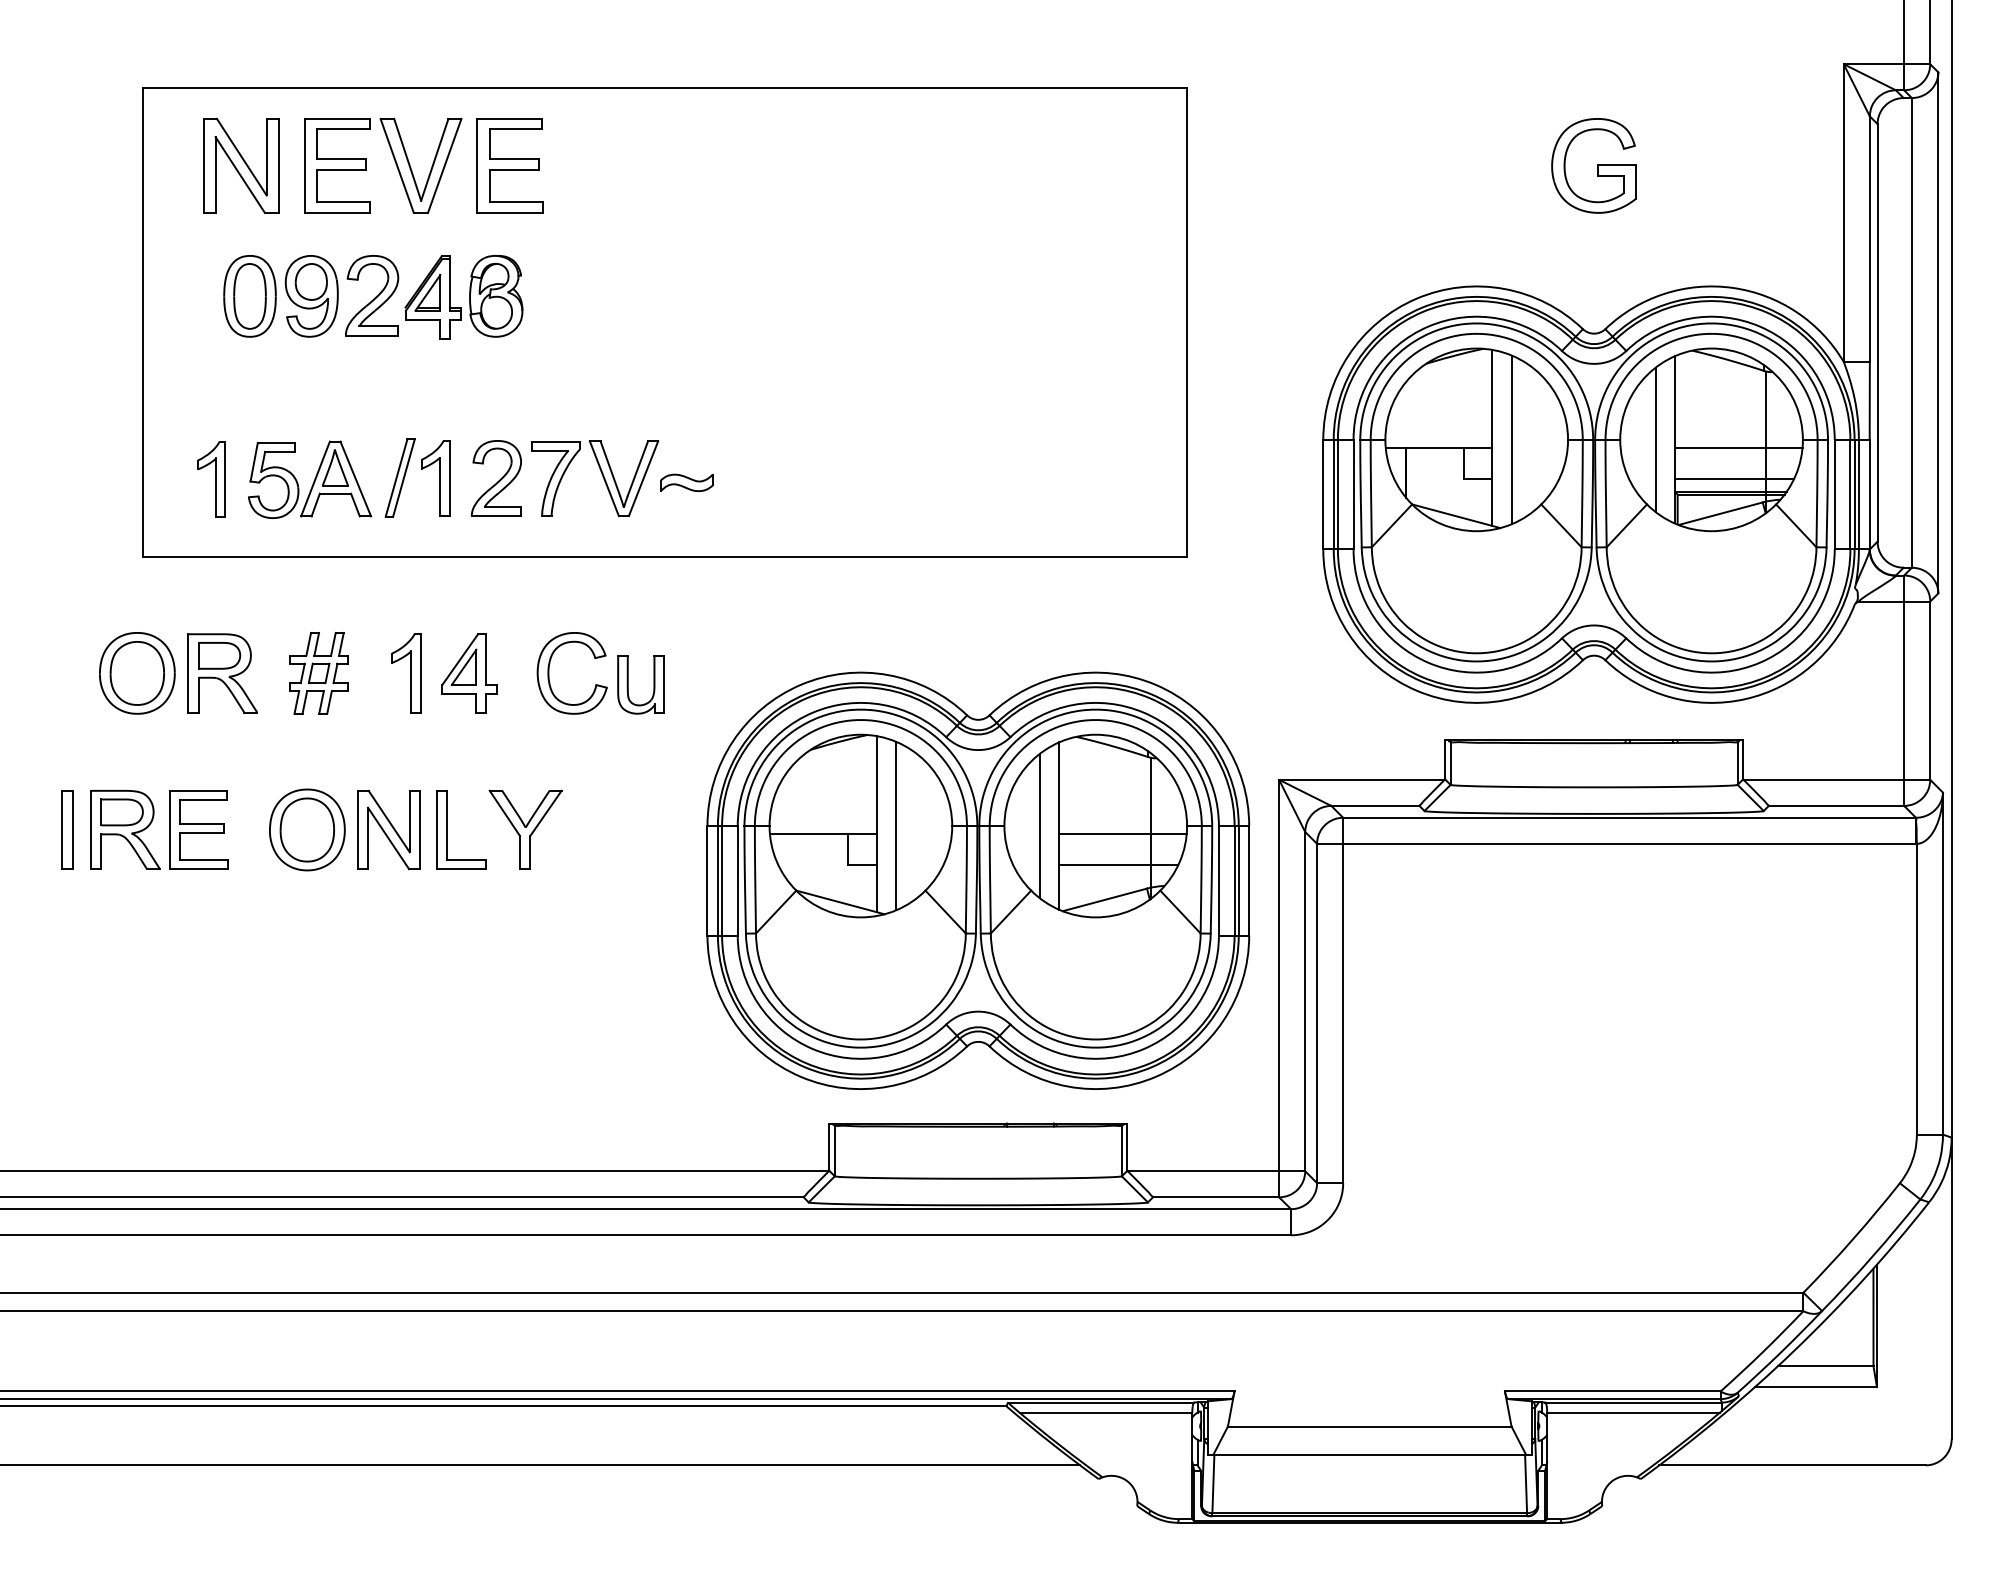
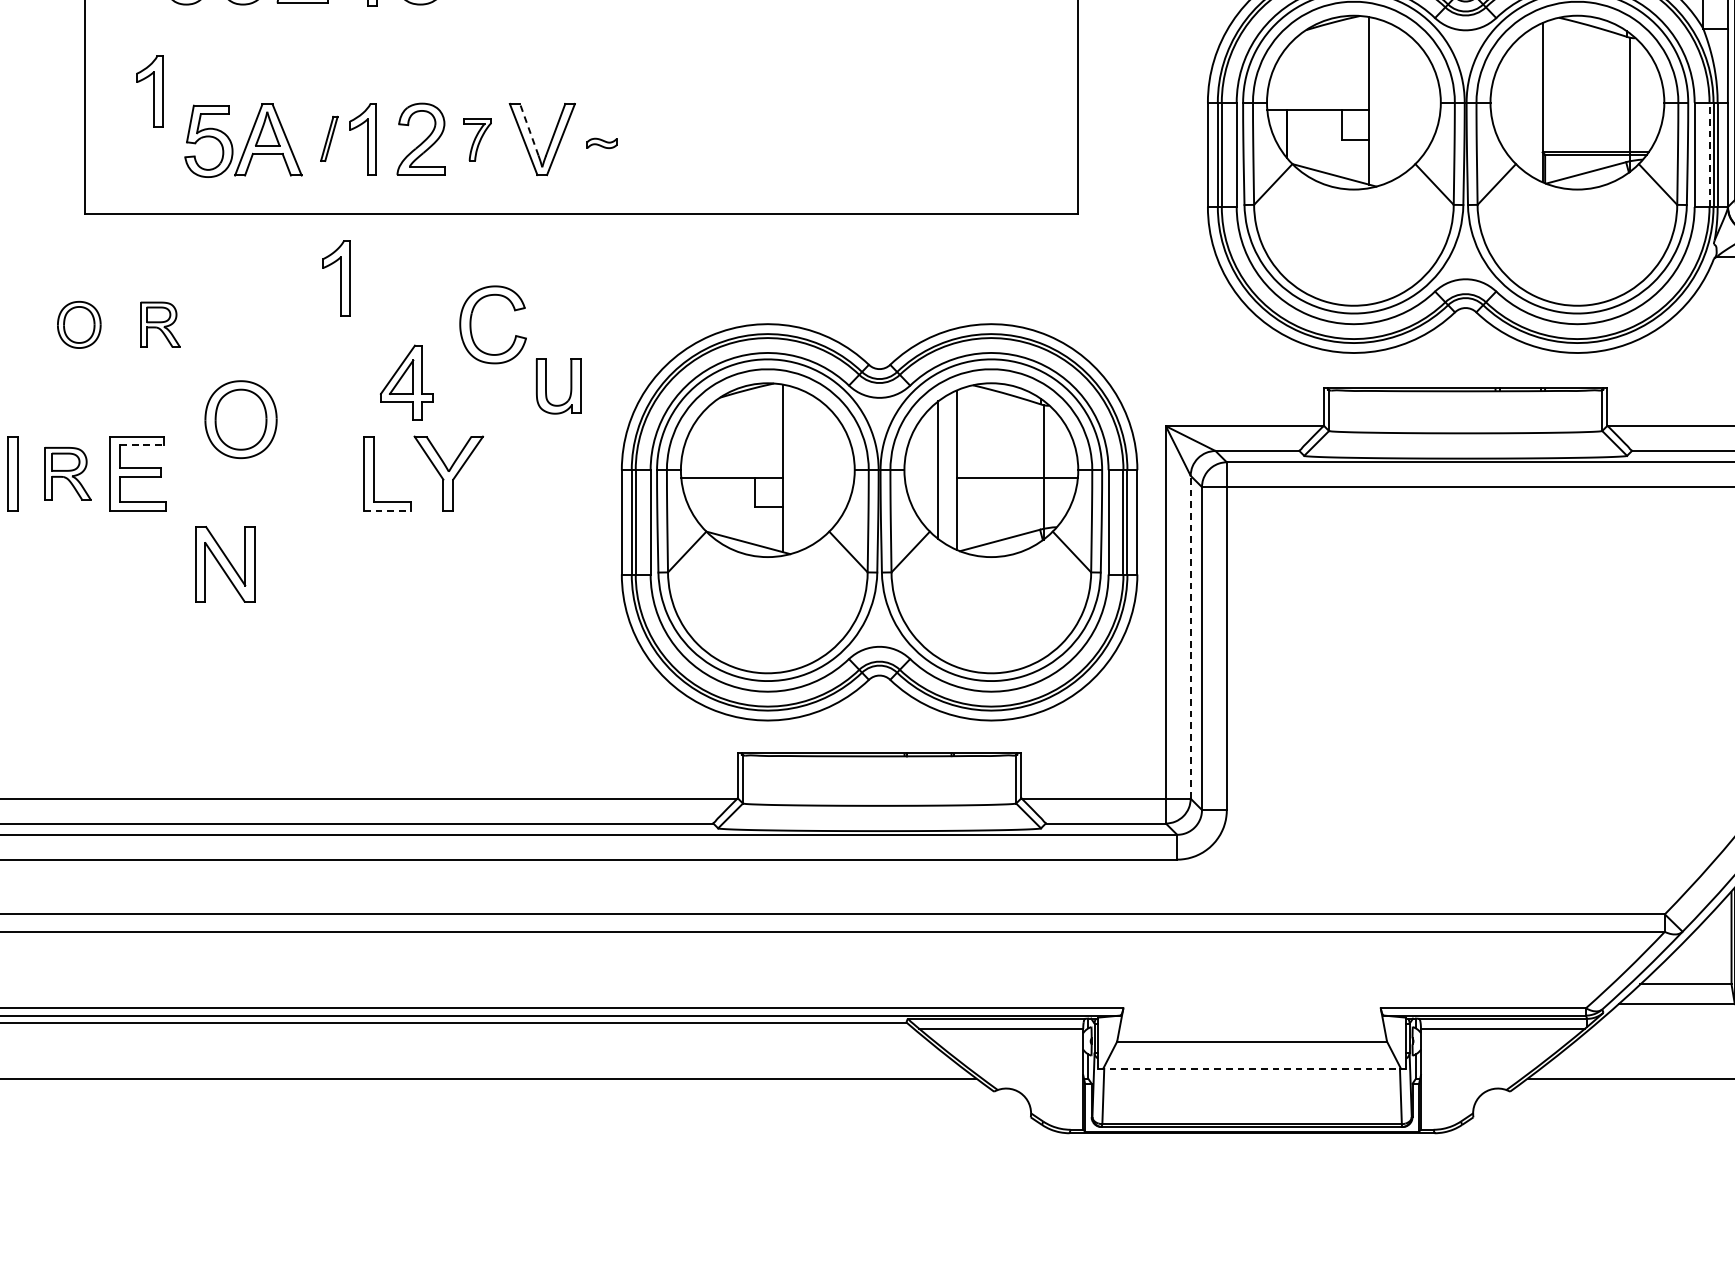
line: (1511, 439) -> (1387, 102), removed
line: (1655, 439) -> (1524, 102), removed
line: (1738, 447) -> (1603, 109), removed
line: (610, 468) -> (529, 129), solid -> dashed
part: (399, 477) -> (328, 138), size x0.6
part: (555, 478) -> (477, 139), size x0.6
line: (1734, 478) -> (1599, 139), removed
part: (211, 479) -> (149, 91), moved
part: (686, 482) -> (601, 143), size x0.6
line: (1850, 494) -> (1709, 154), solid -> dashed
part: (137, 673) -> (79, 324), size x0.6
part: (222, 673) -> (160, 324), size x0.6
part: (318, 673) -> (251, 324), removed
part: (406, 673) -> (336, 278), moved
part: (469, 673) -> (406, 383), moved
part: (628, 684) -> (546, 385), moved
line: (203, 800) -> (142, 445), solid -> dashed
line: (895, 825) -> (800, 469), removed
part: (125, 829) -> (67, 473), size x0.7
part: (307, 829) -> (241, 419), moved
part: (388, 829) -> (224, 563), moved
line: (1118, 865) -> (1012, 507), removed
line: (461, 869) -> (387, 511), solid -> dashed
line: (1305, 1001) -> (1190, 637), solid -> dashed
line: (1369, 1454) -> (1251, 1068), solid -> dashed

